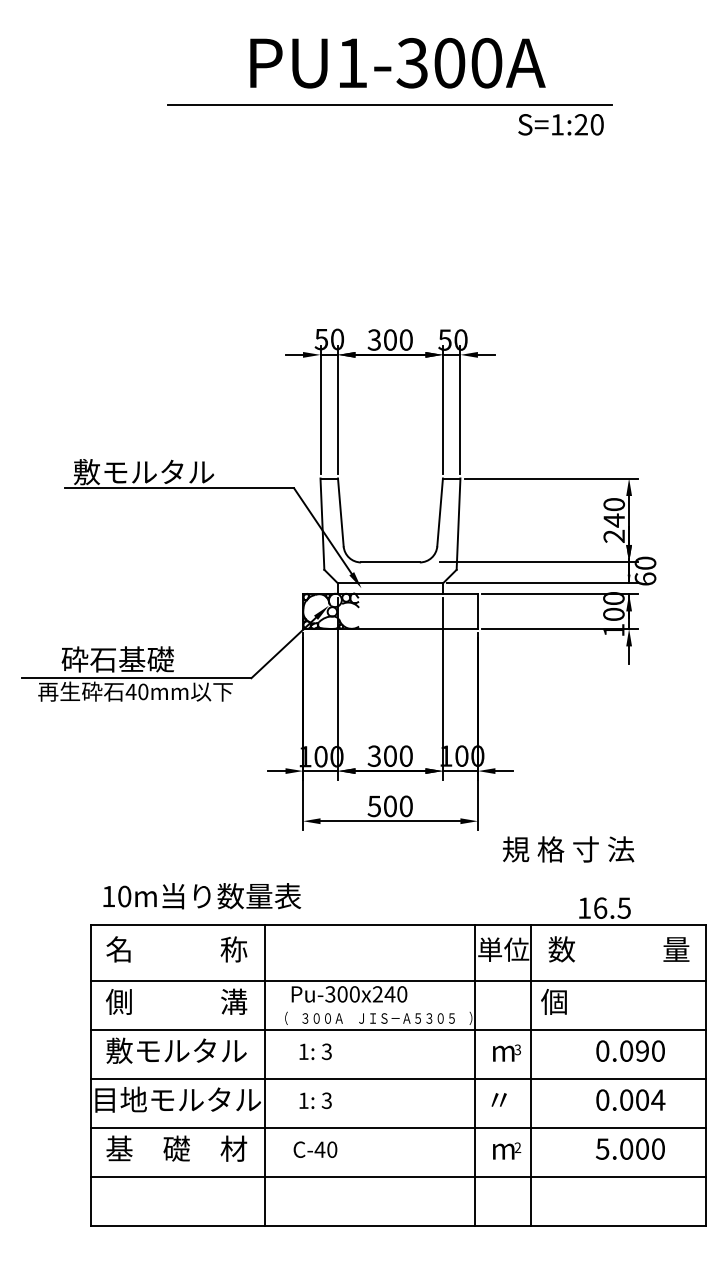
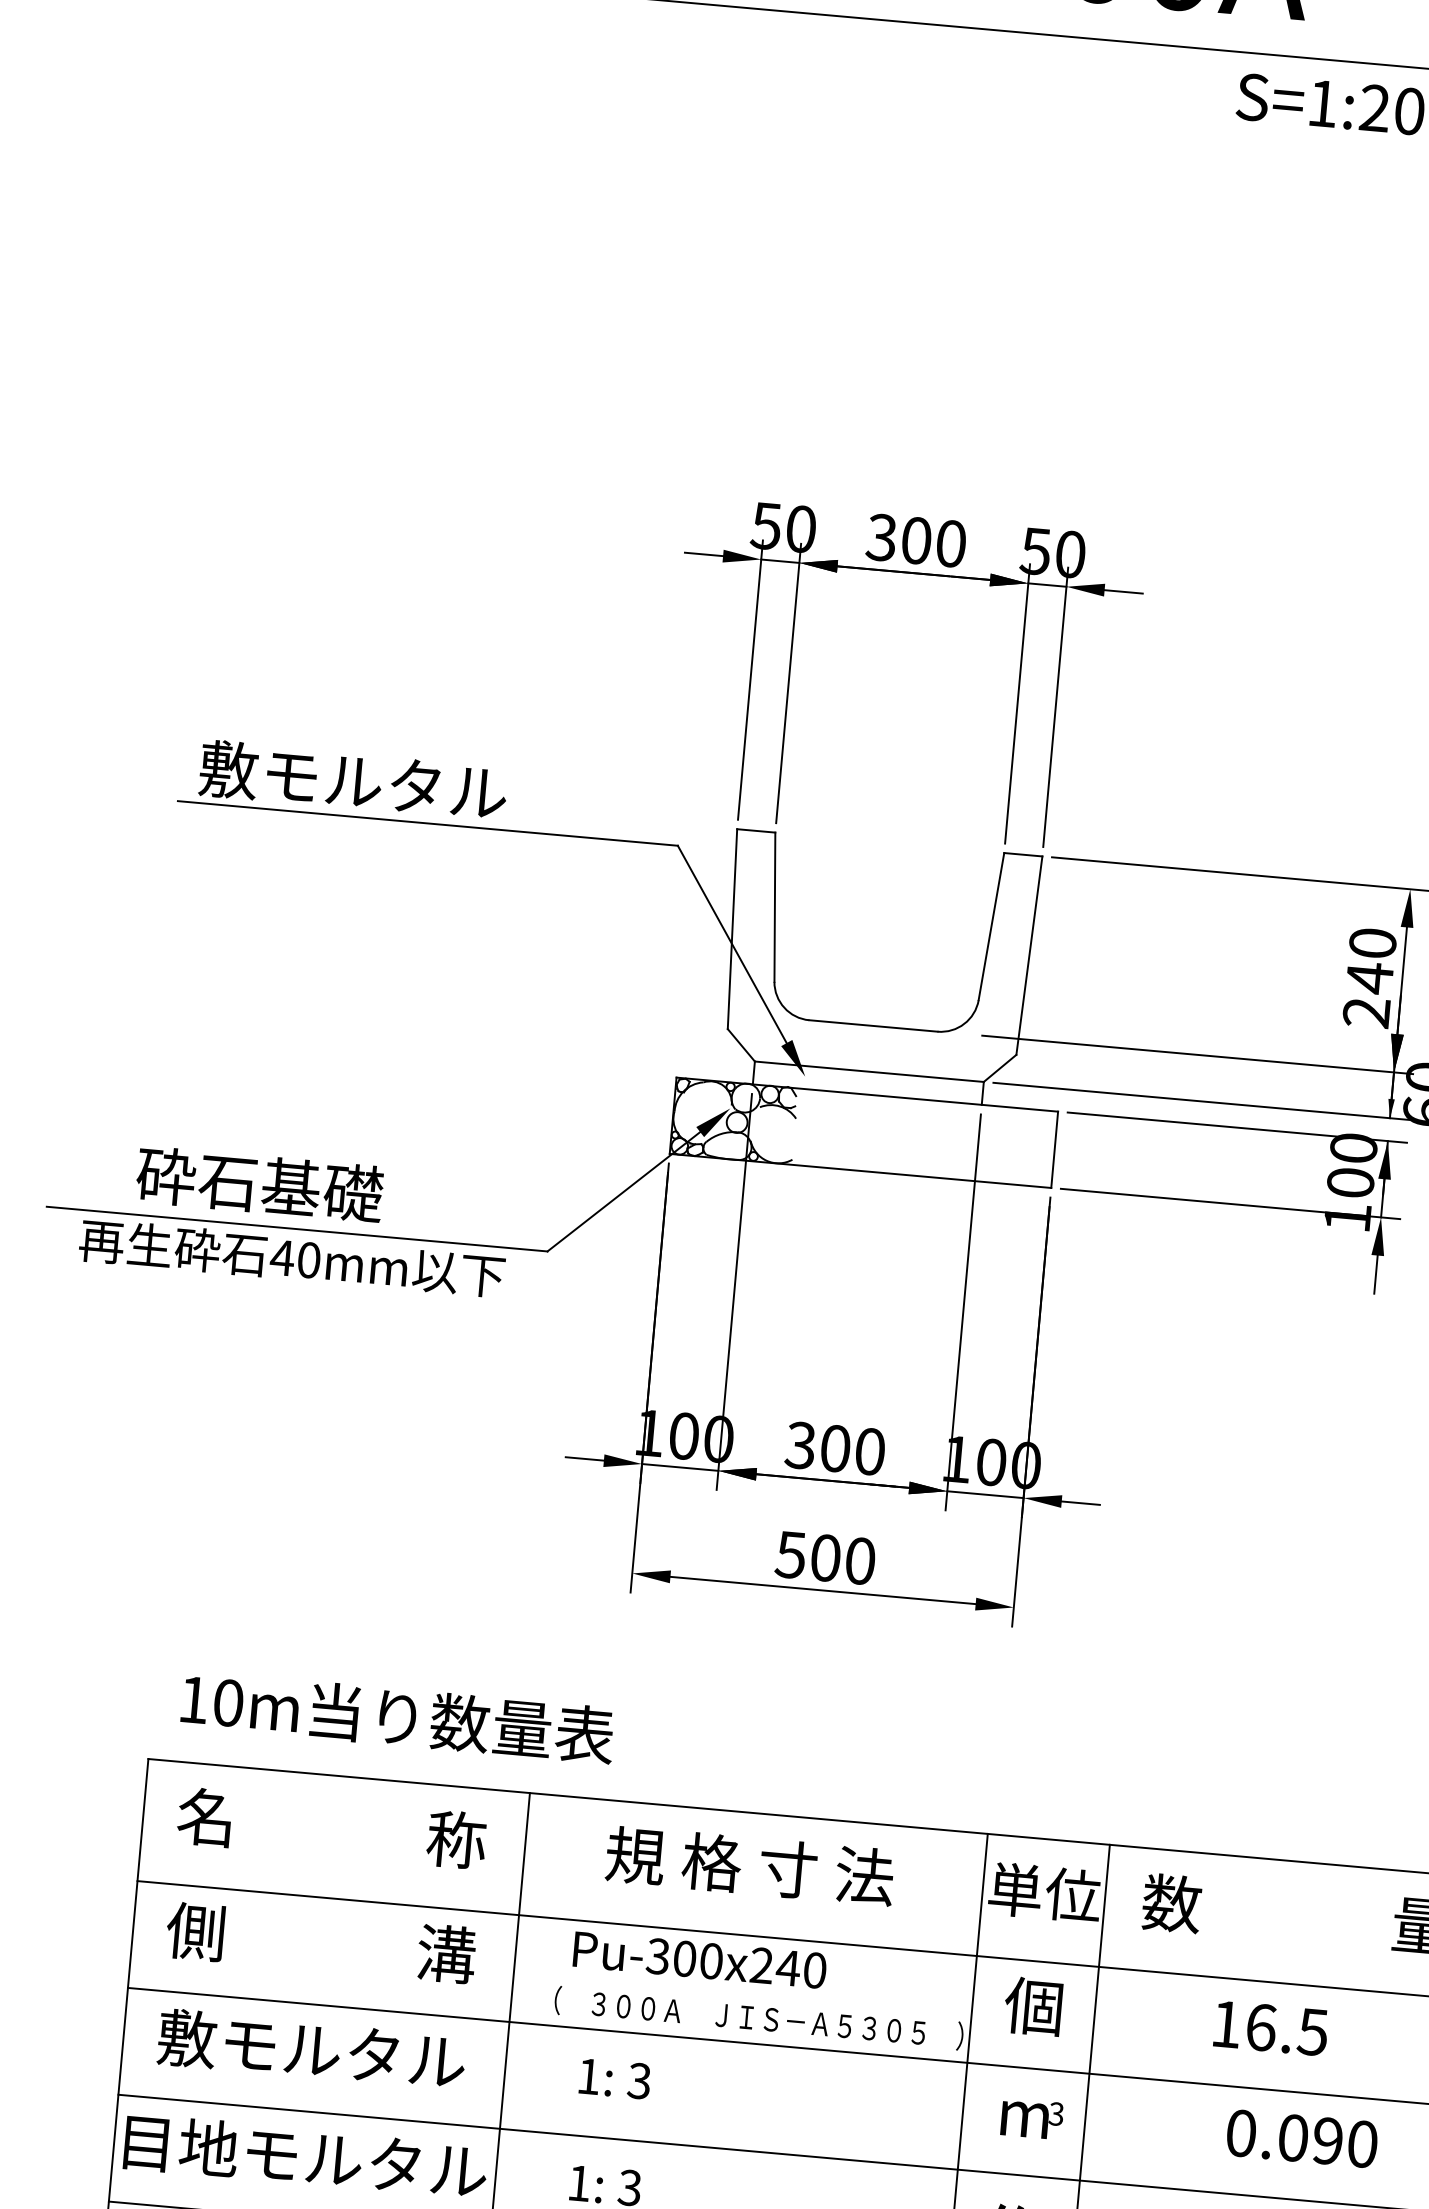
text: (568, 849) -> (750, 1866), moved
text: (604, 907) -> (1270, 2026), moved
text: (553, 1001) -> (1032, 2005), moved

